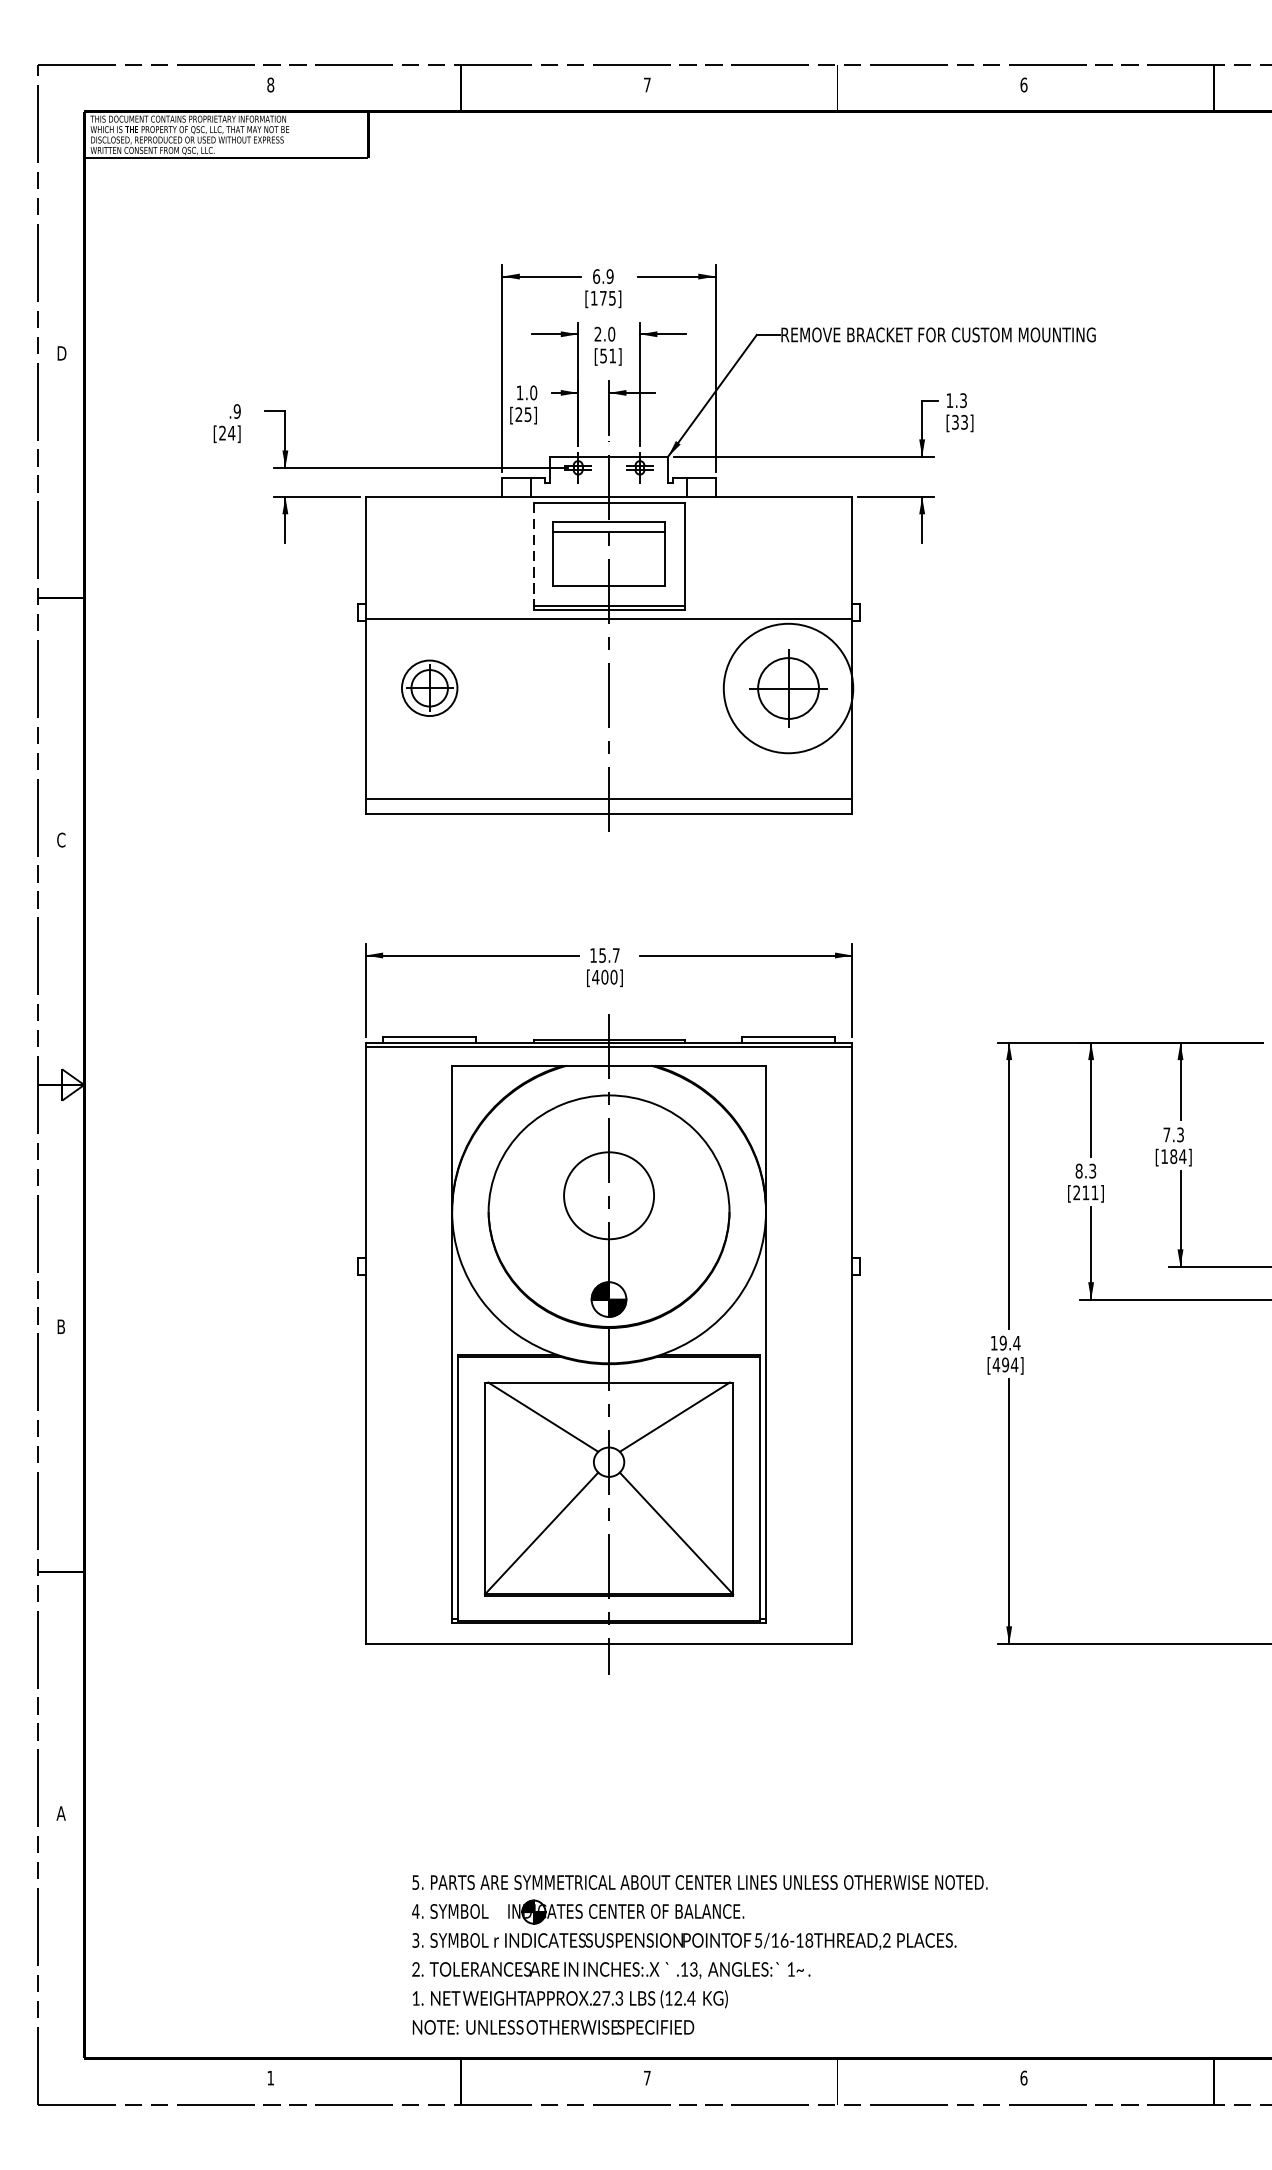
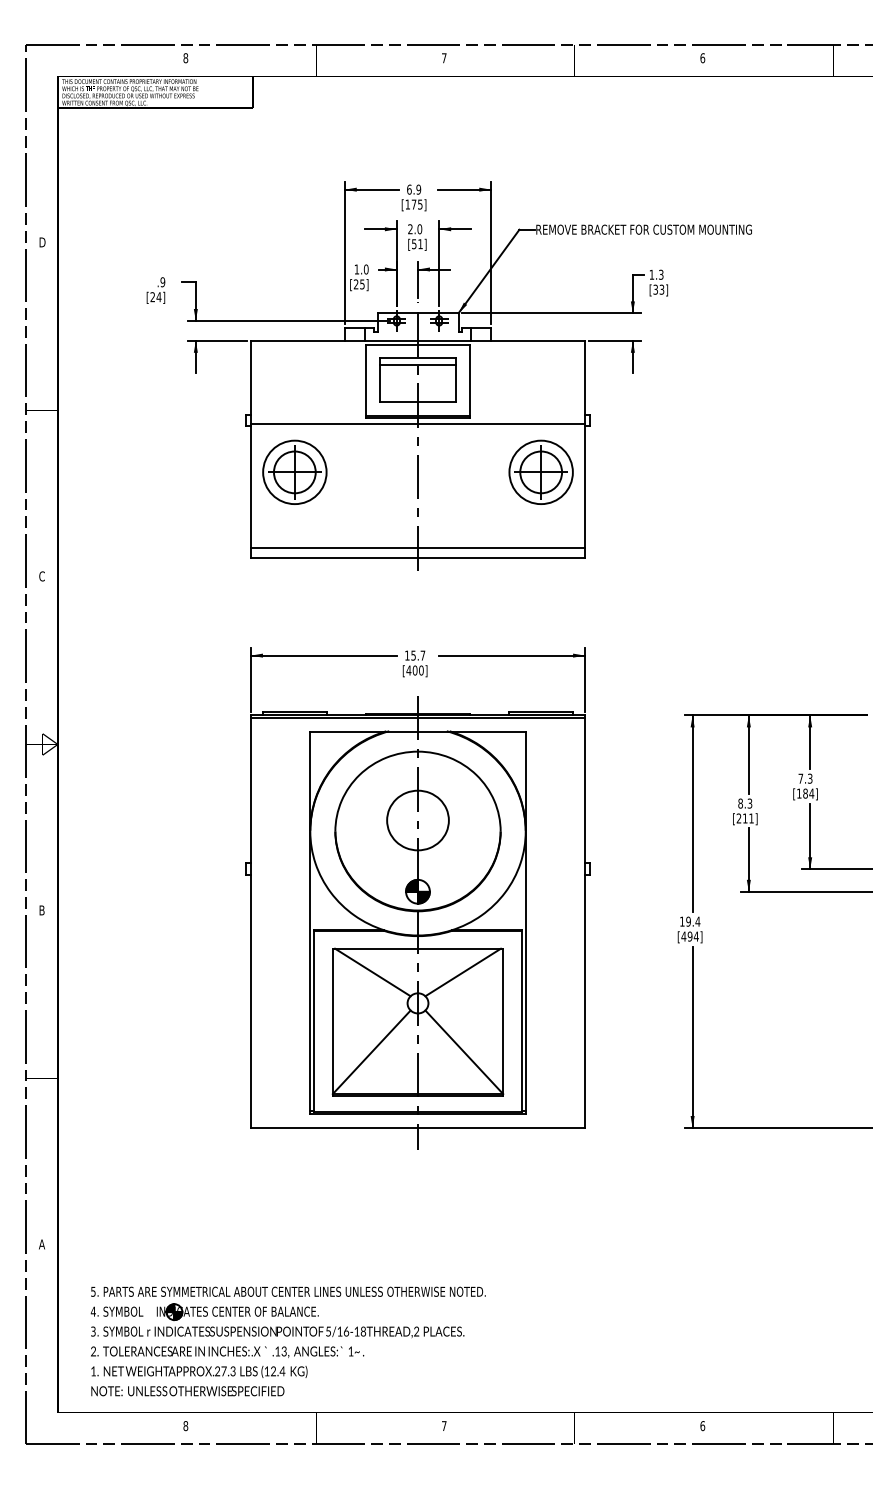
line: (534, 556) -> (366, 381), dashed -> solid
part: (429, 687) -> (294, 471), size x1.67
circle: (787, 688) -> (540, 472), size x0.71
part: (698, 1954) -> (287, 1341), moved
text: (270, 2078) -> (185, 1426), 1 -> 8

